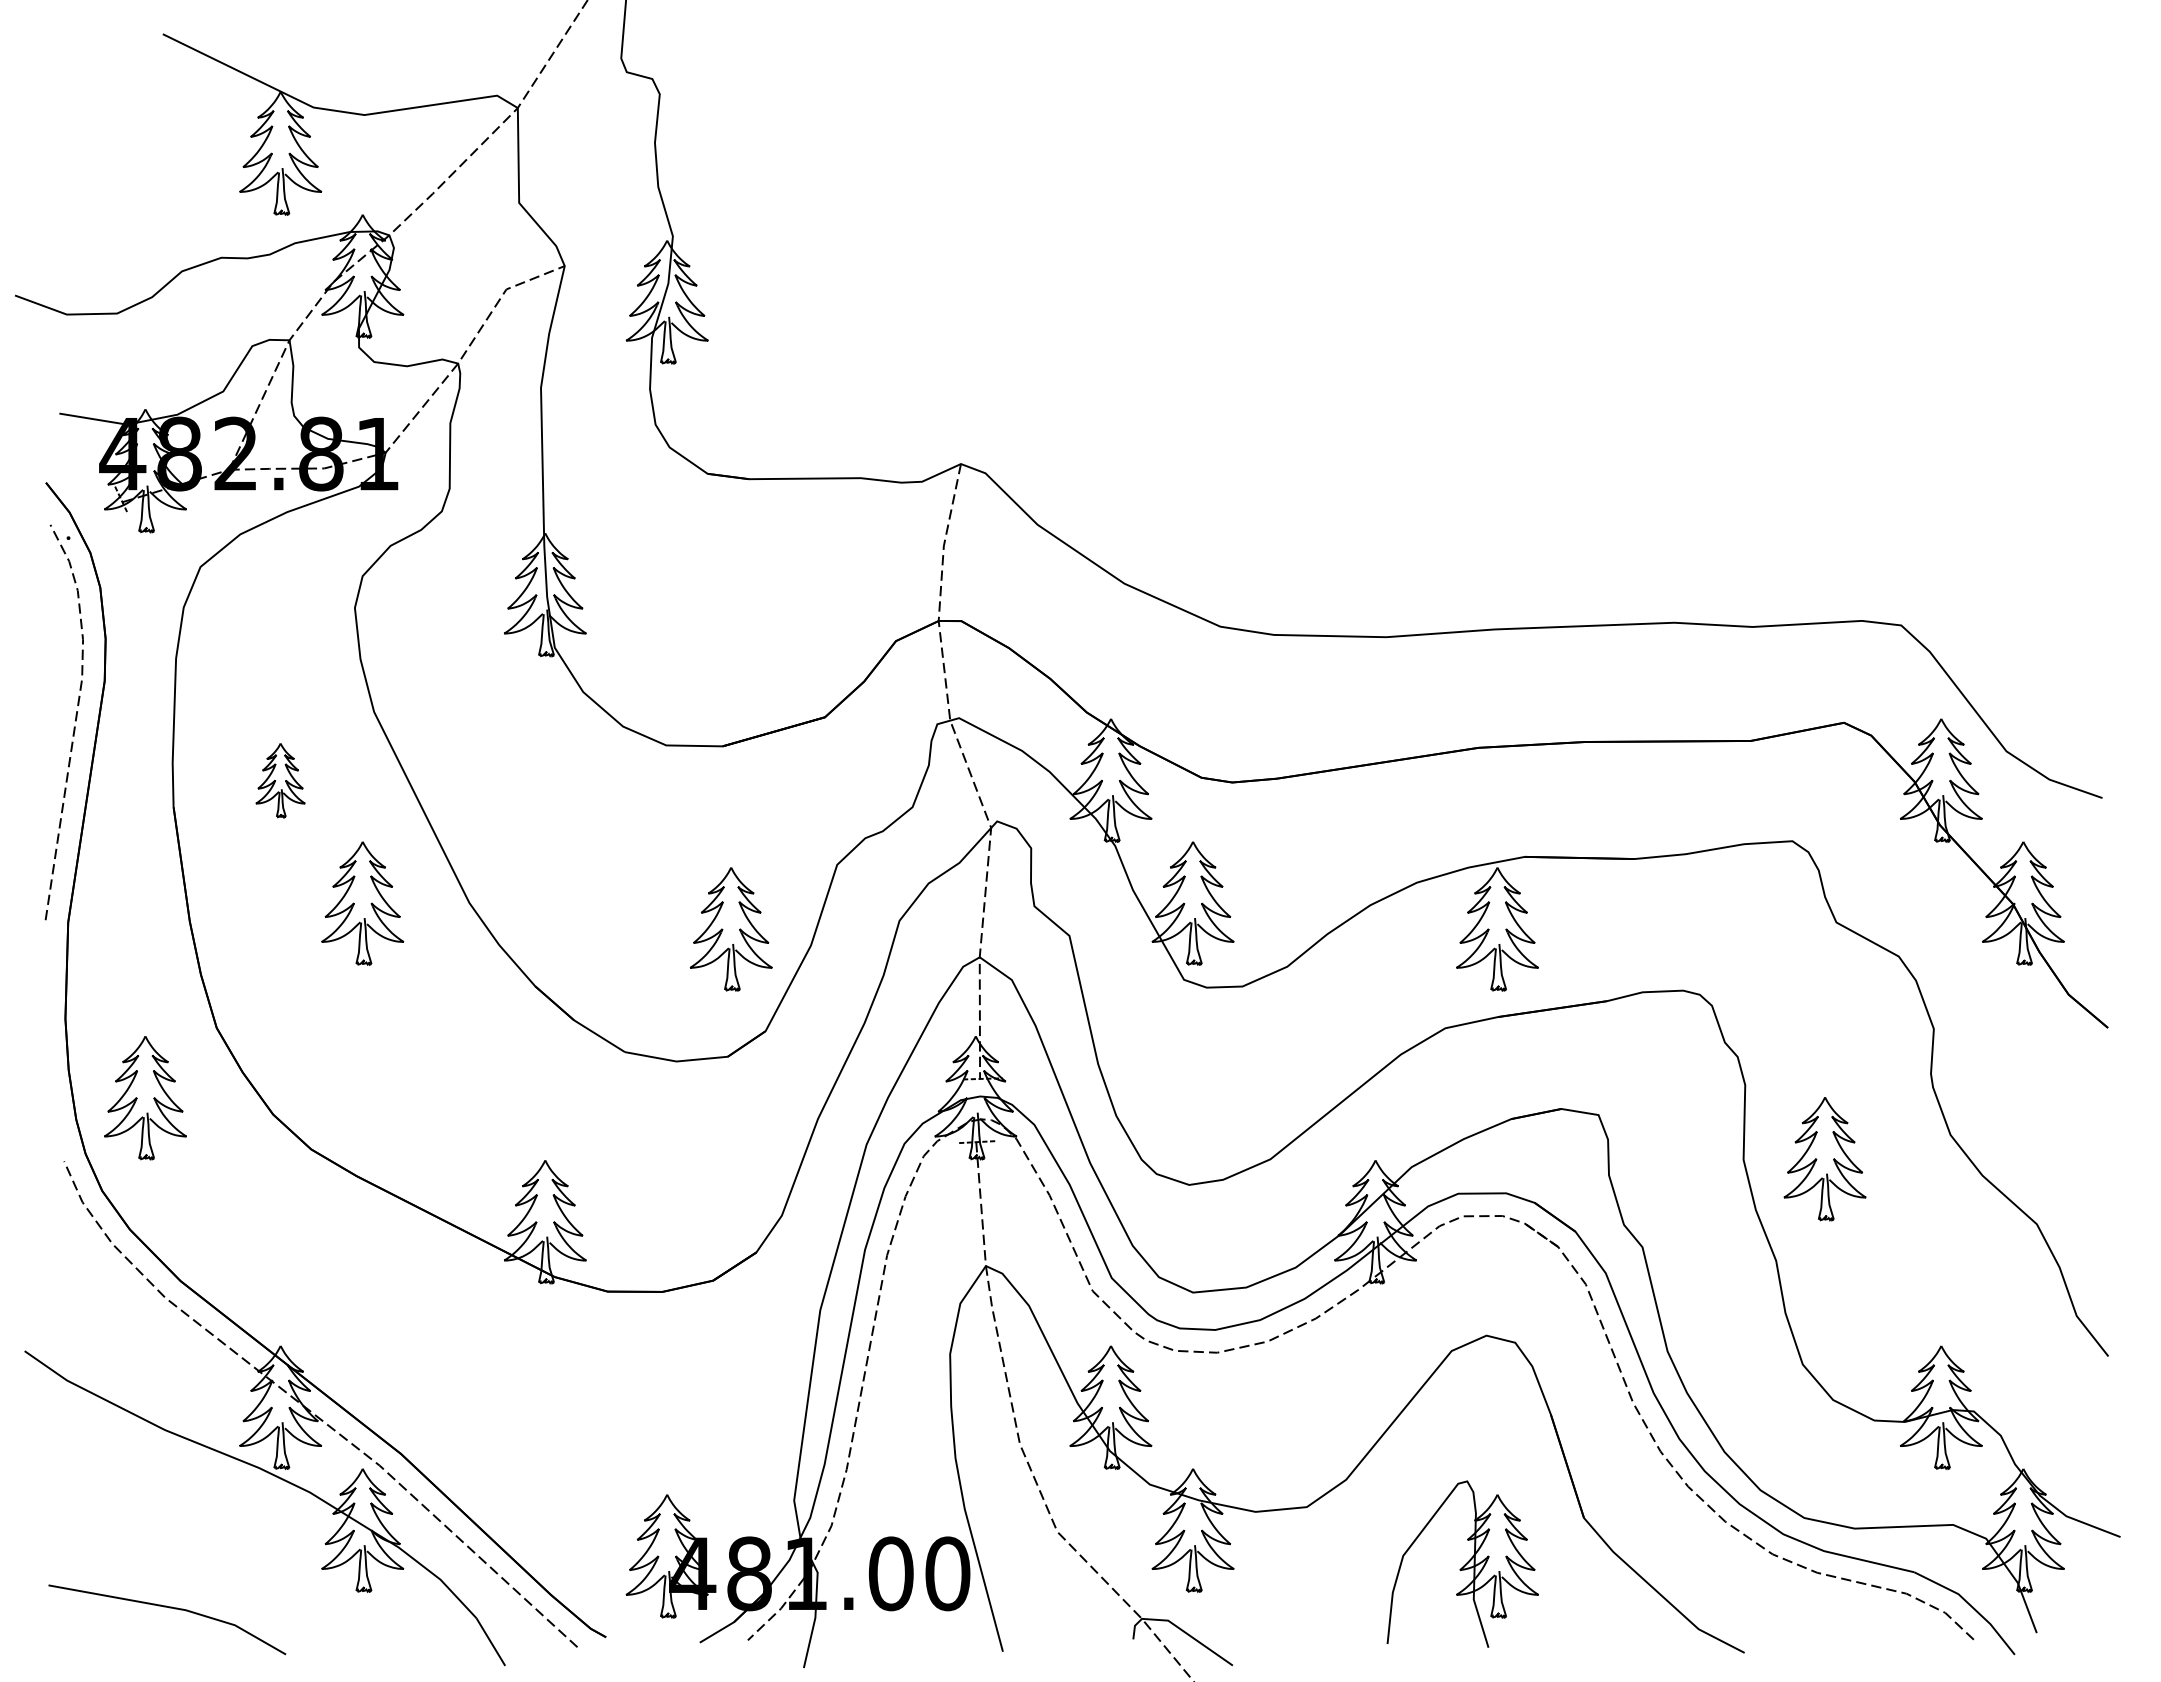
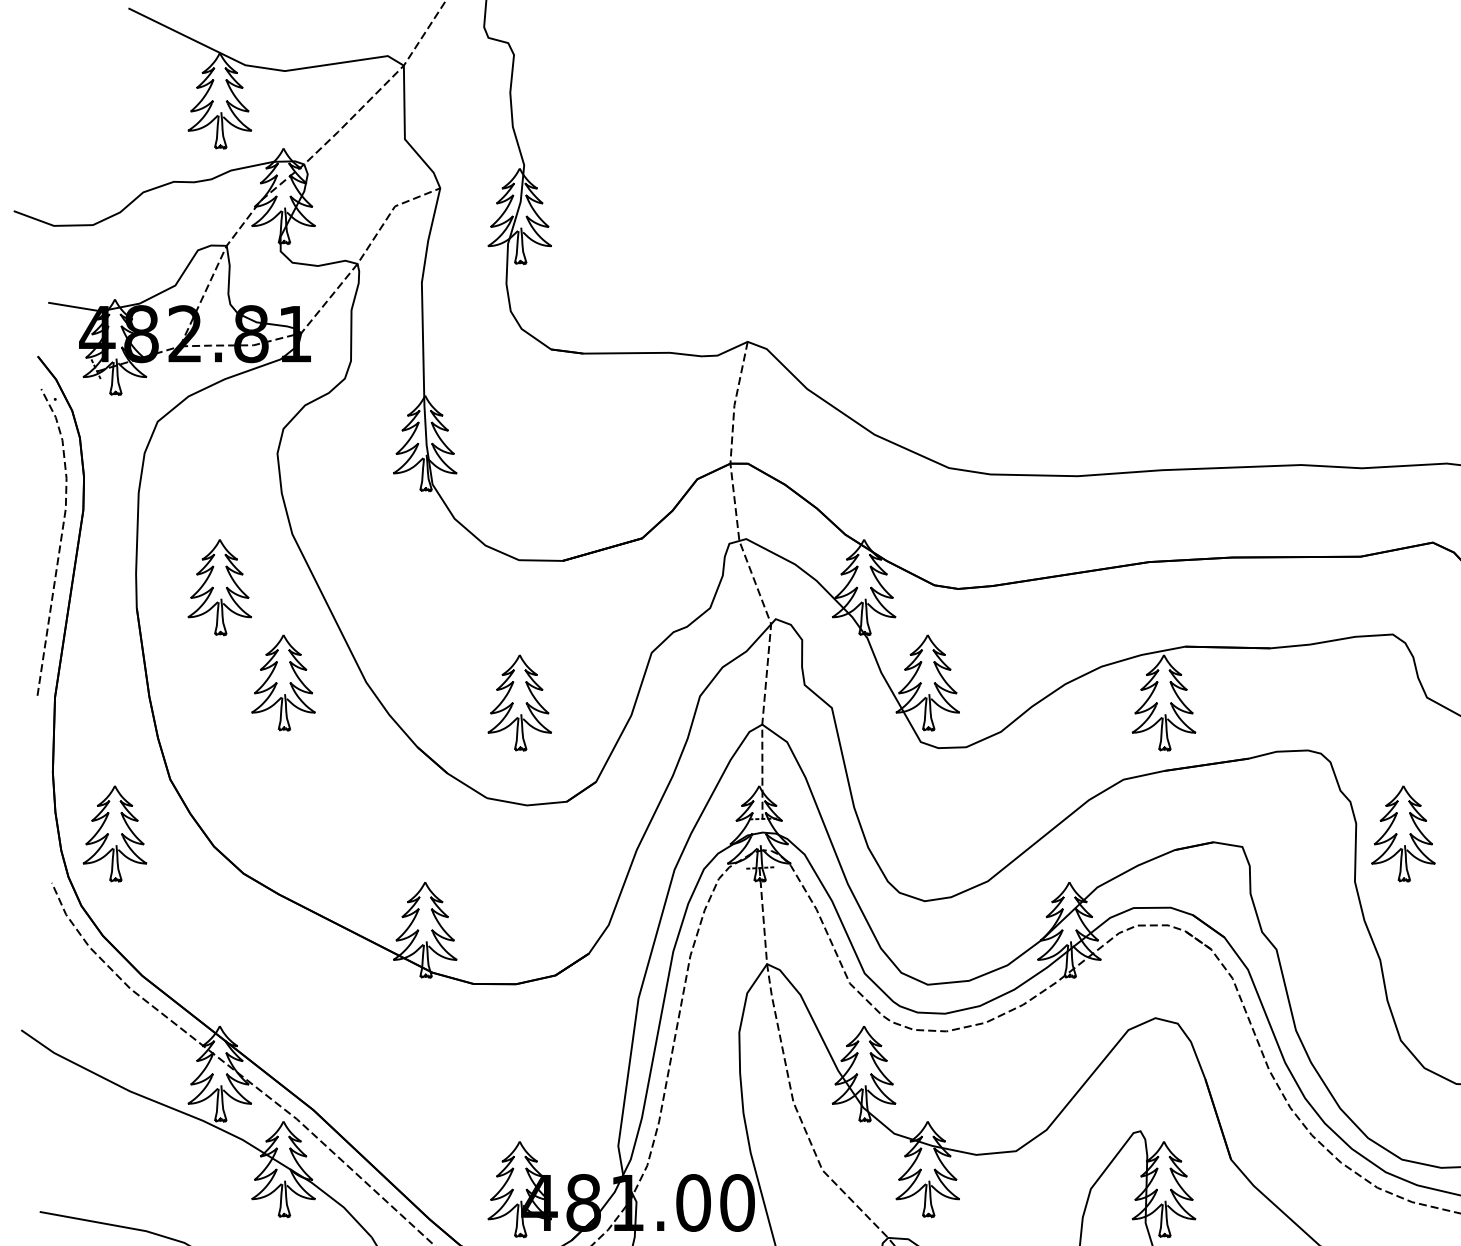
part: (280, 780) -> (219, 587), size x1.67
part: (730, 929) -> (519, 703), moved
part: (1824, 1159) -> (1402, 834), moved

